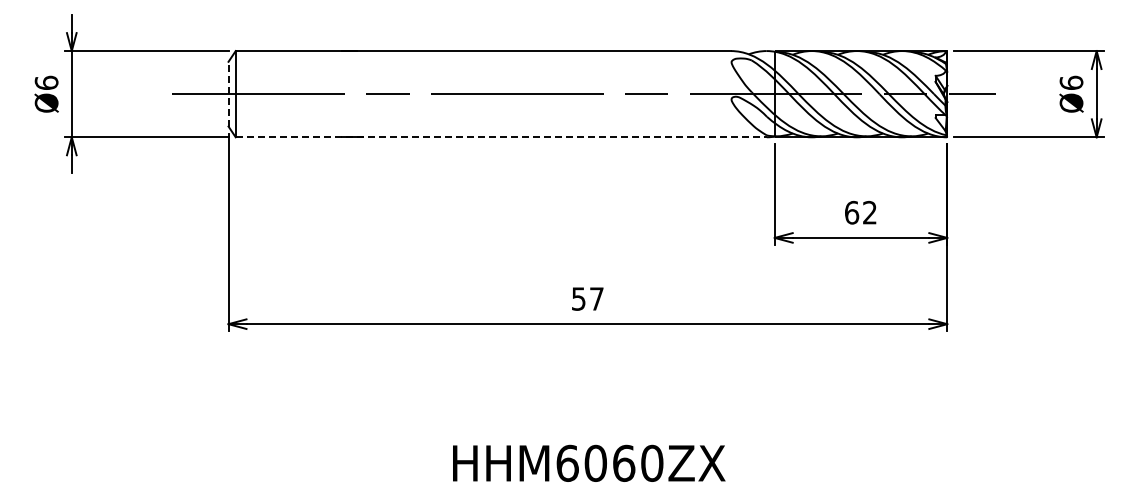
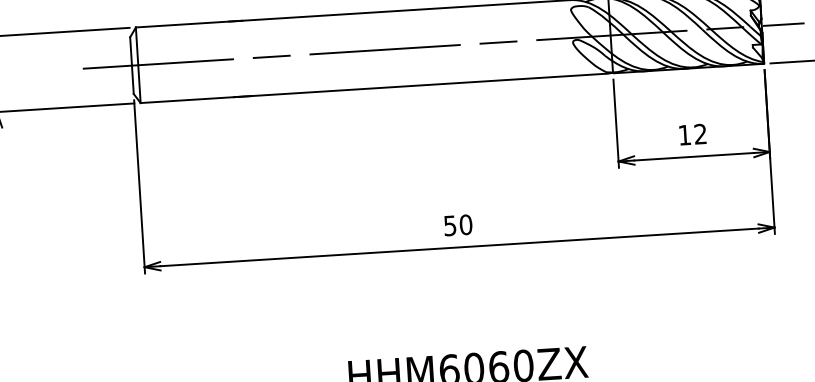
line: (228, 93) -> (131, 65), dashed -> solid
line: (501, 137) -> (373, 88), dashed -> solid
text: (852, 212) -> (685, 134), 62 -> 12
text: (596, 298) -> (465, 224), 57 -> 50

